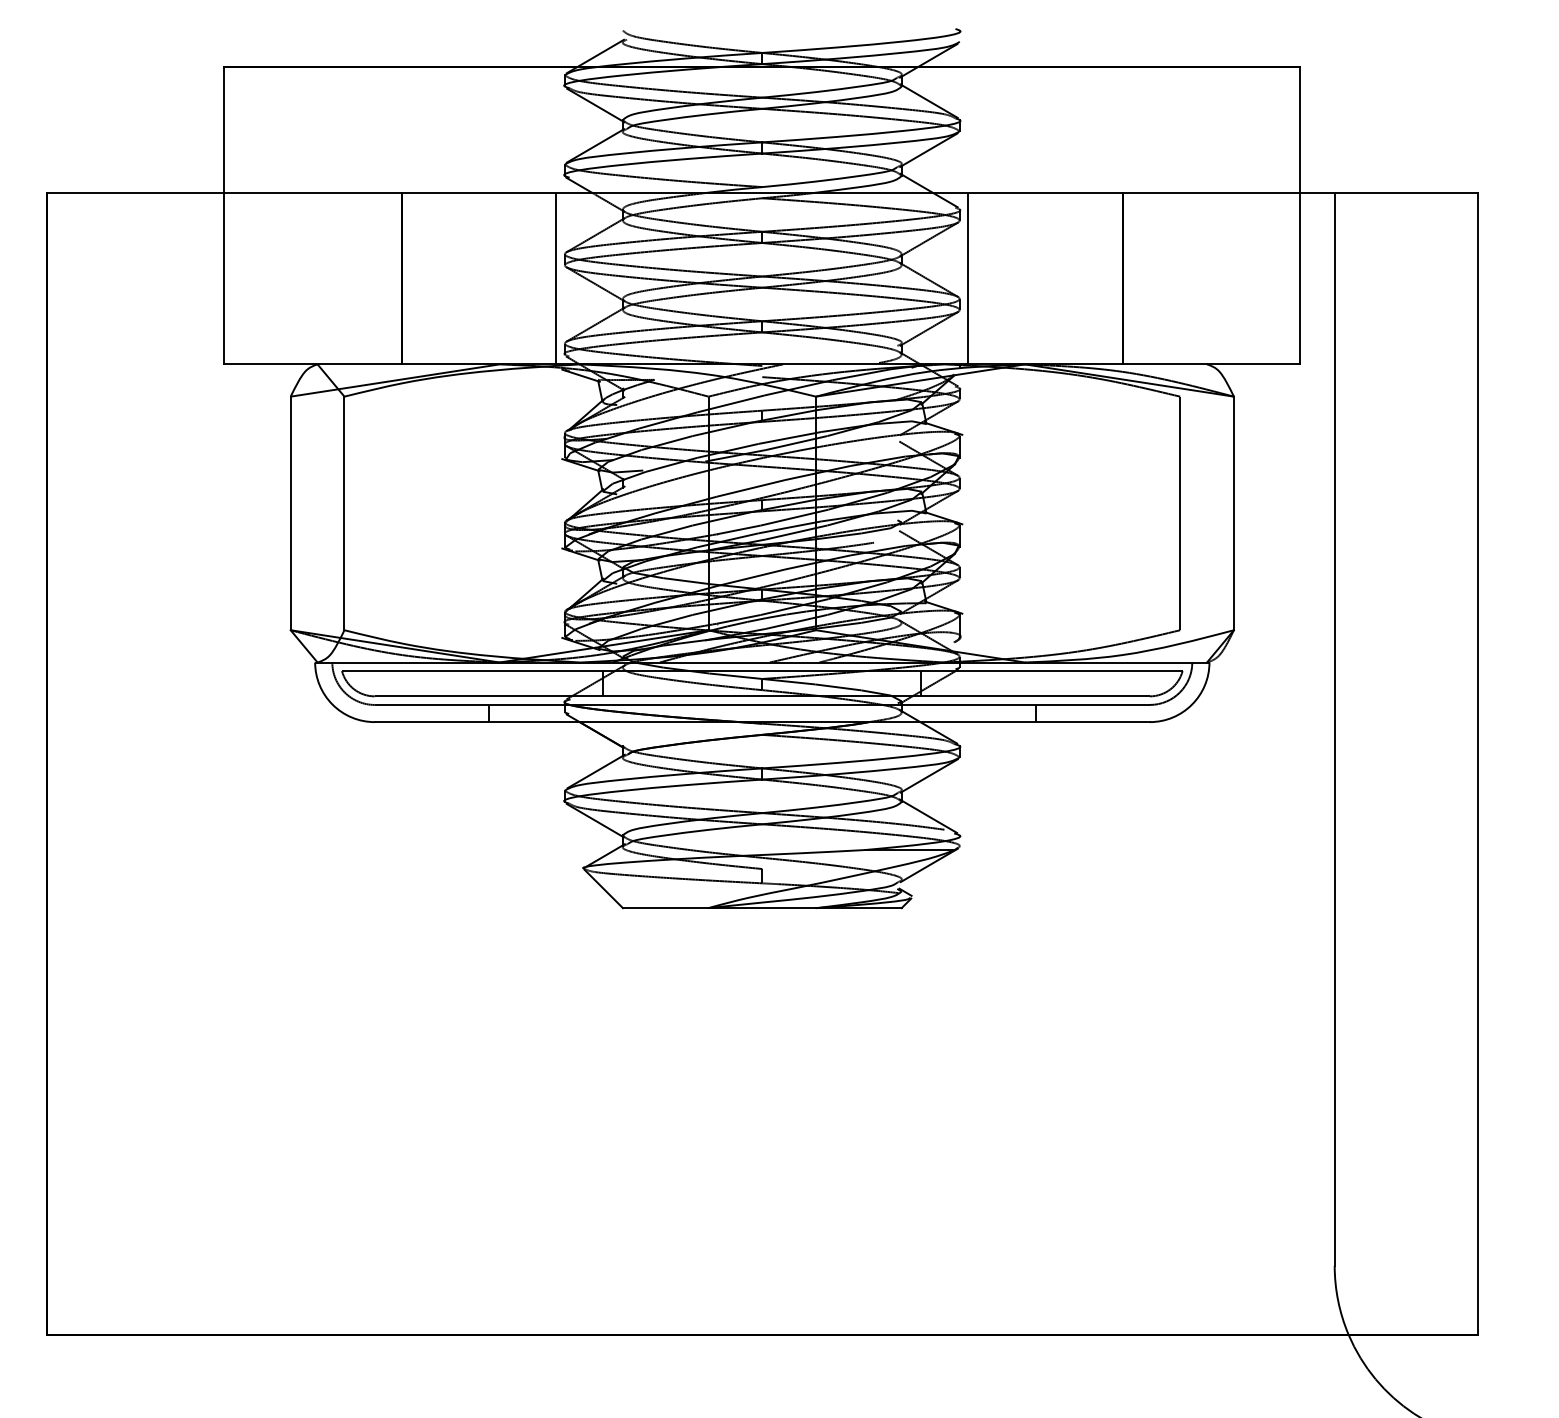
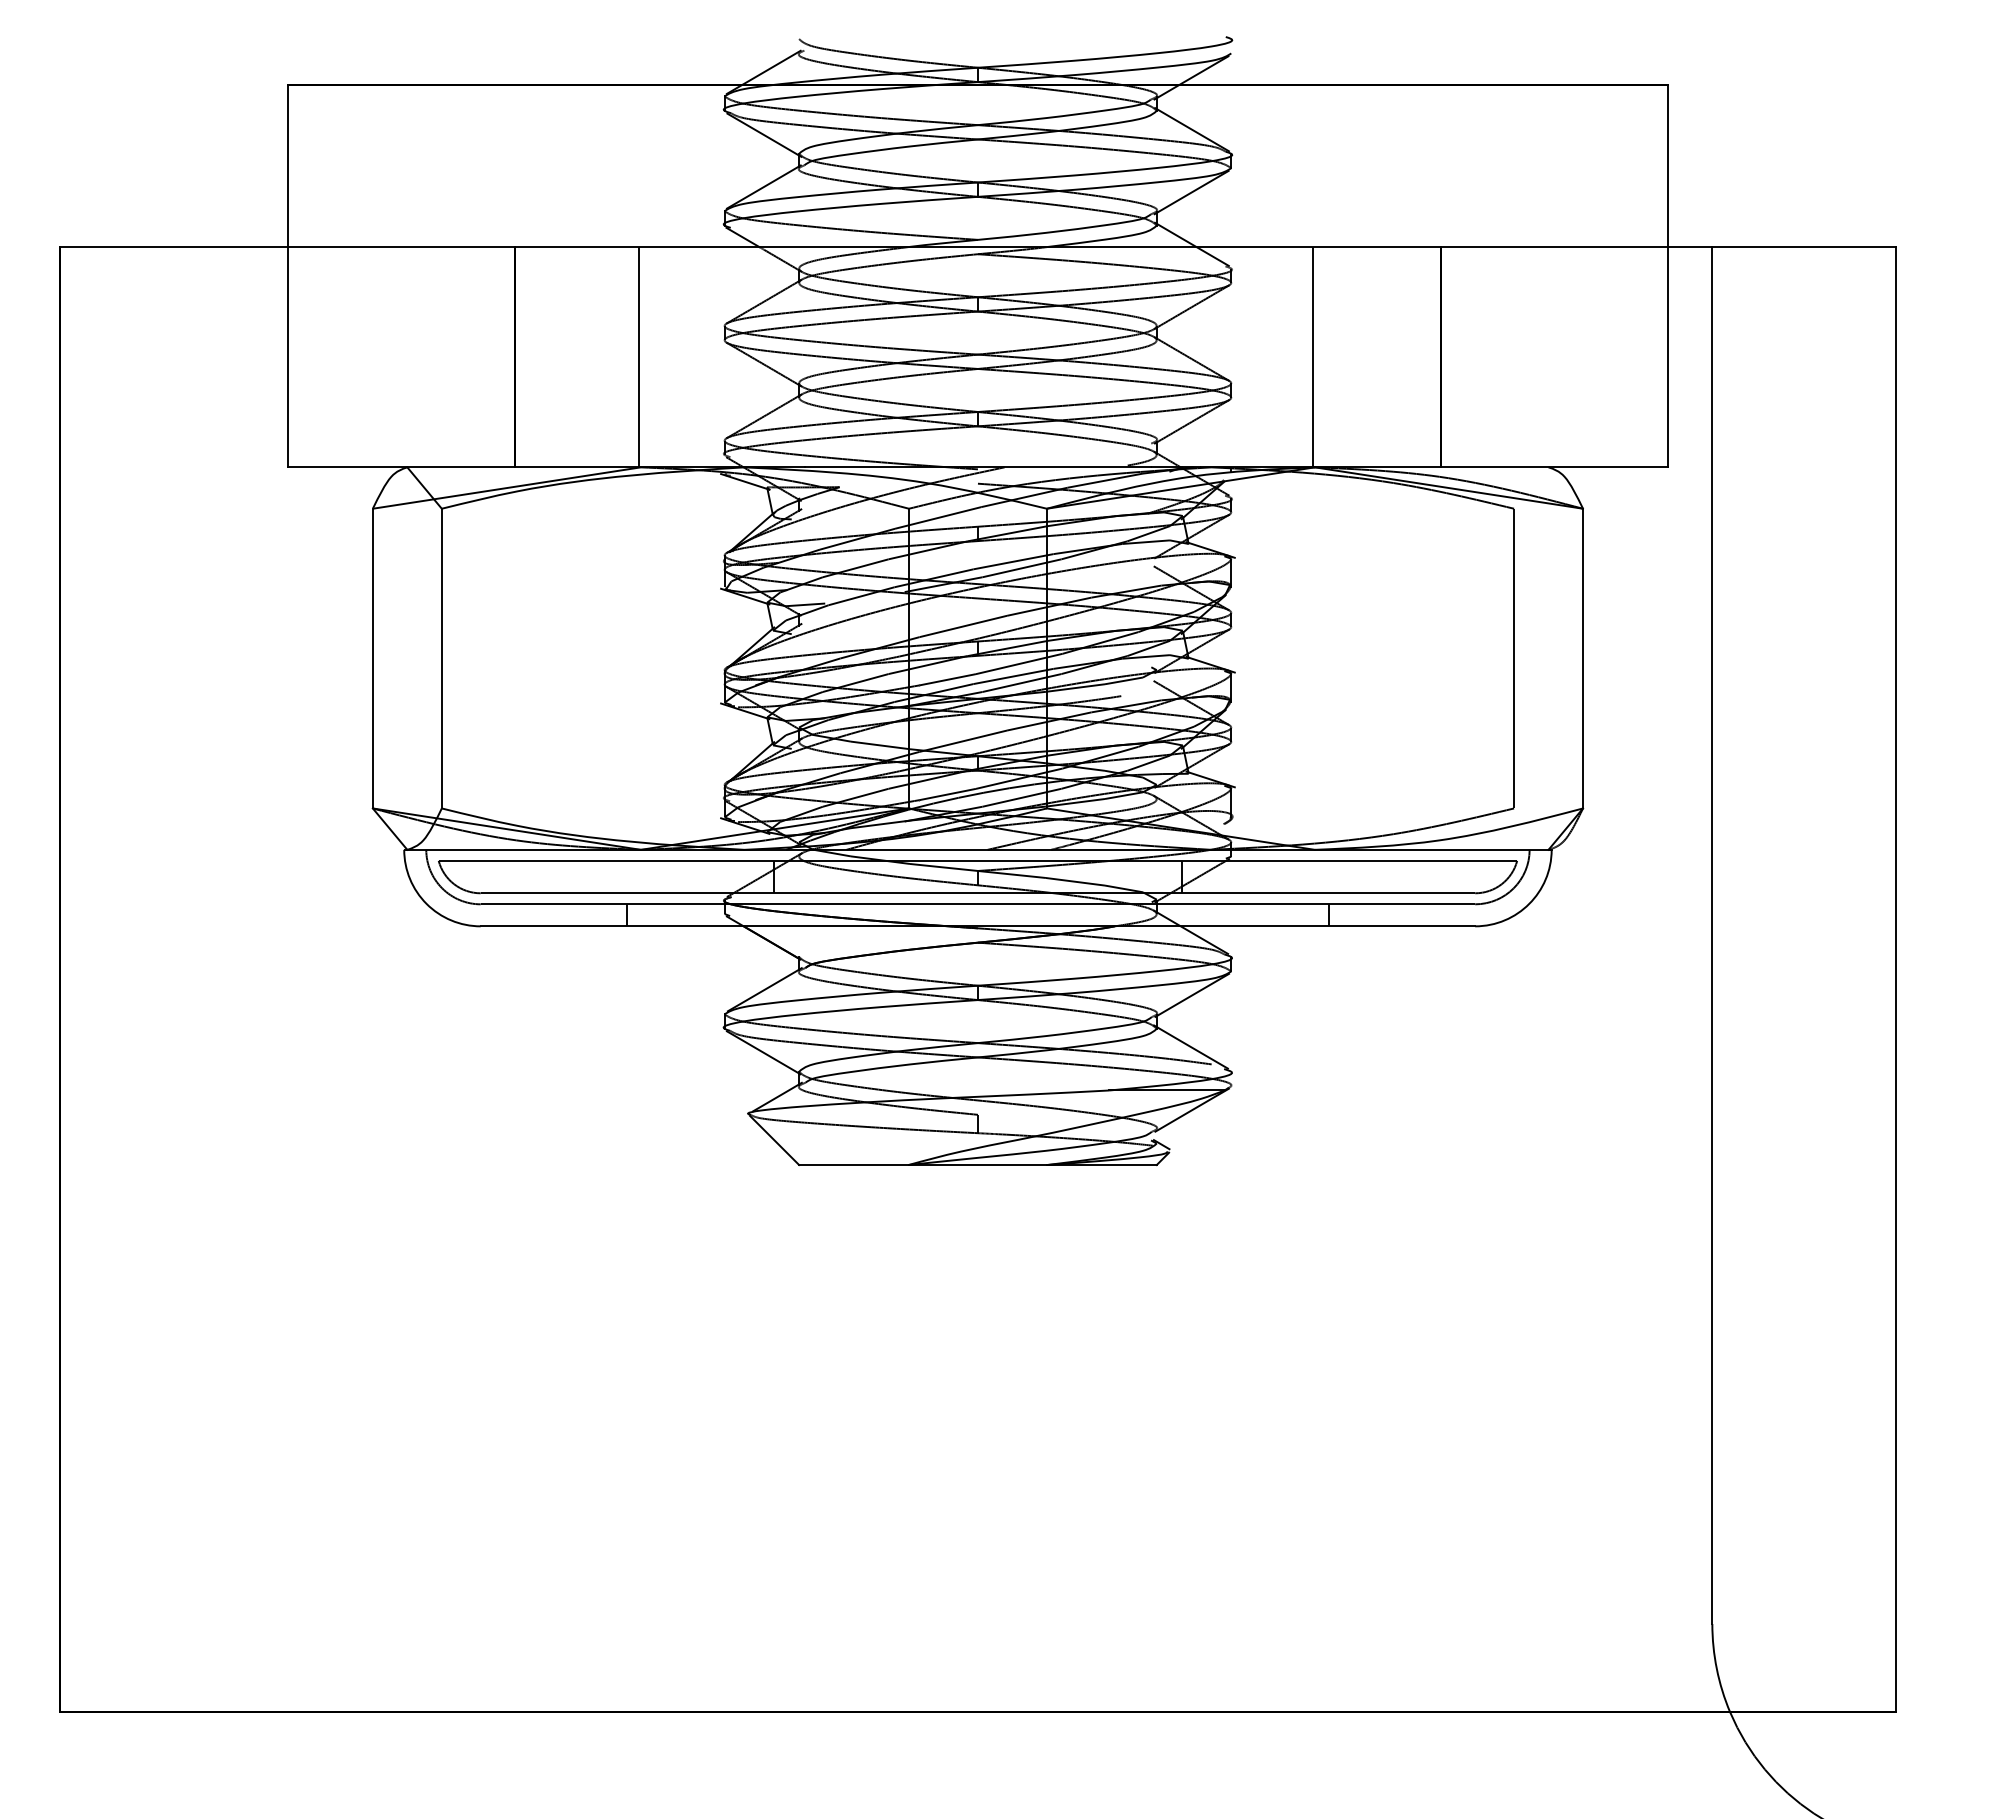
line: (556, 278) -> (638, 357), moved
line: (968, 278) -> (1313, 357), moved

